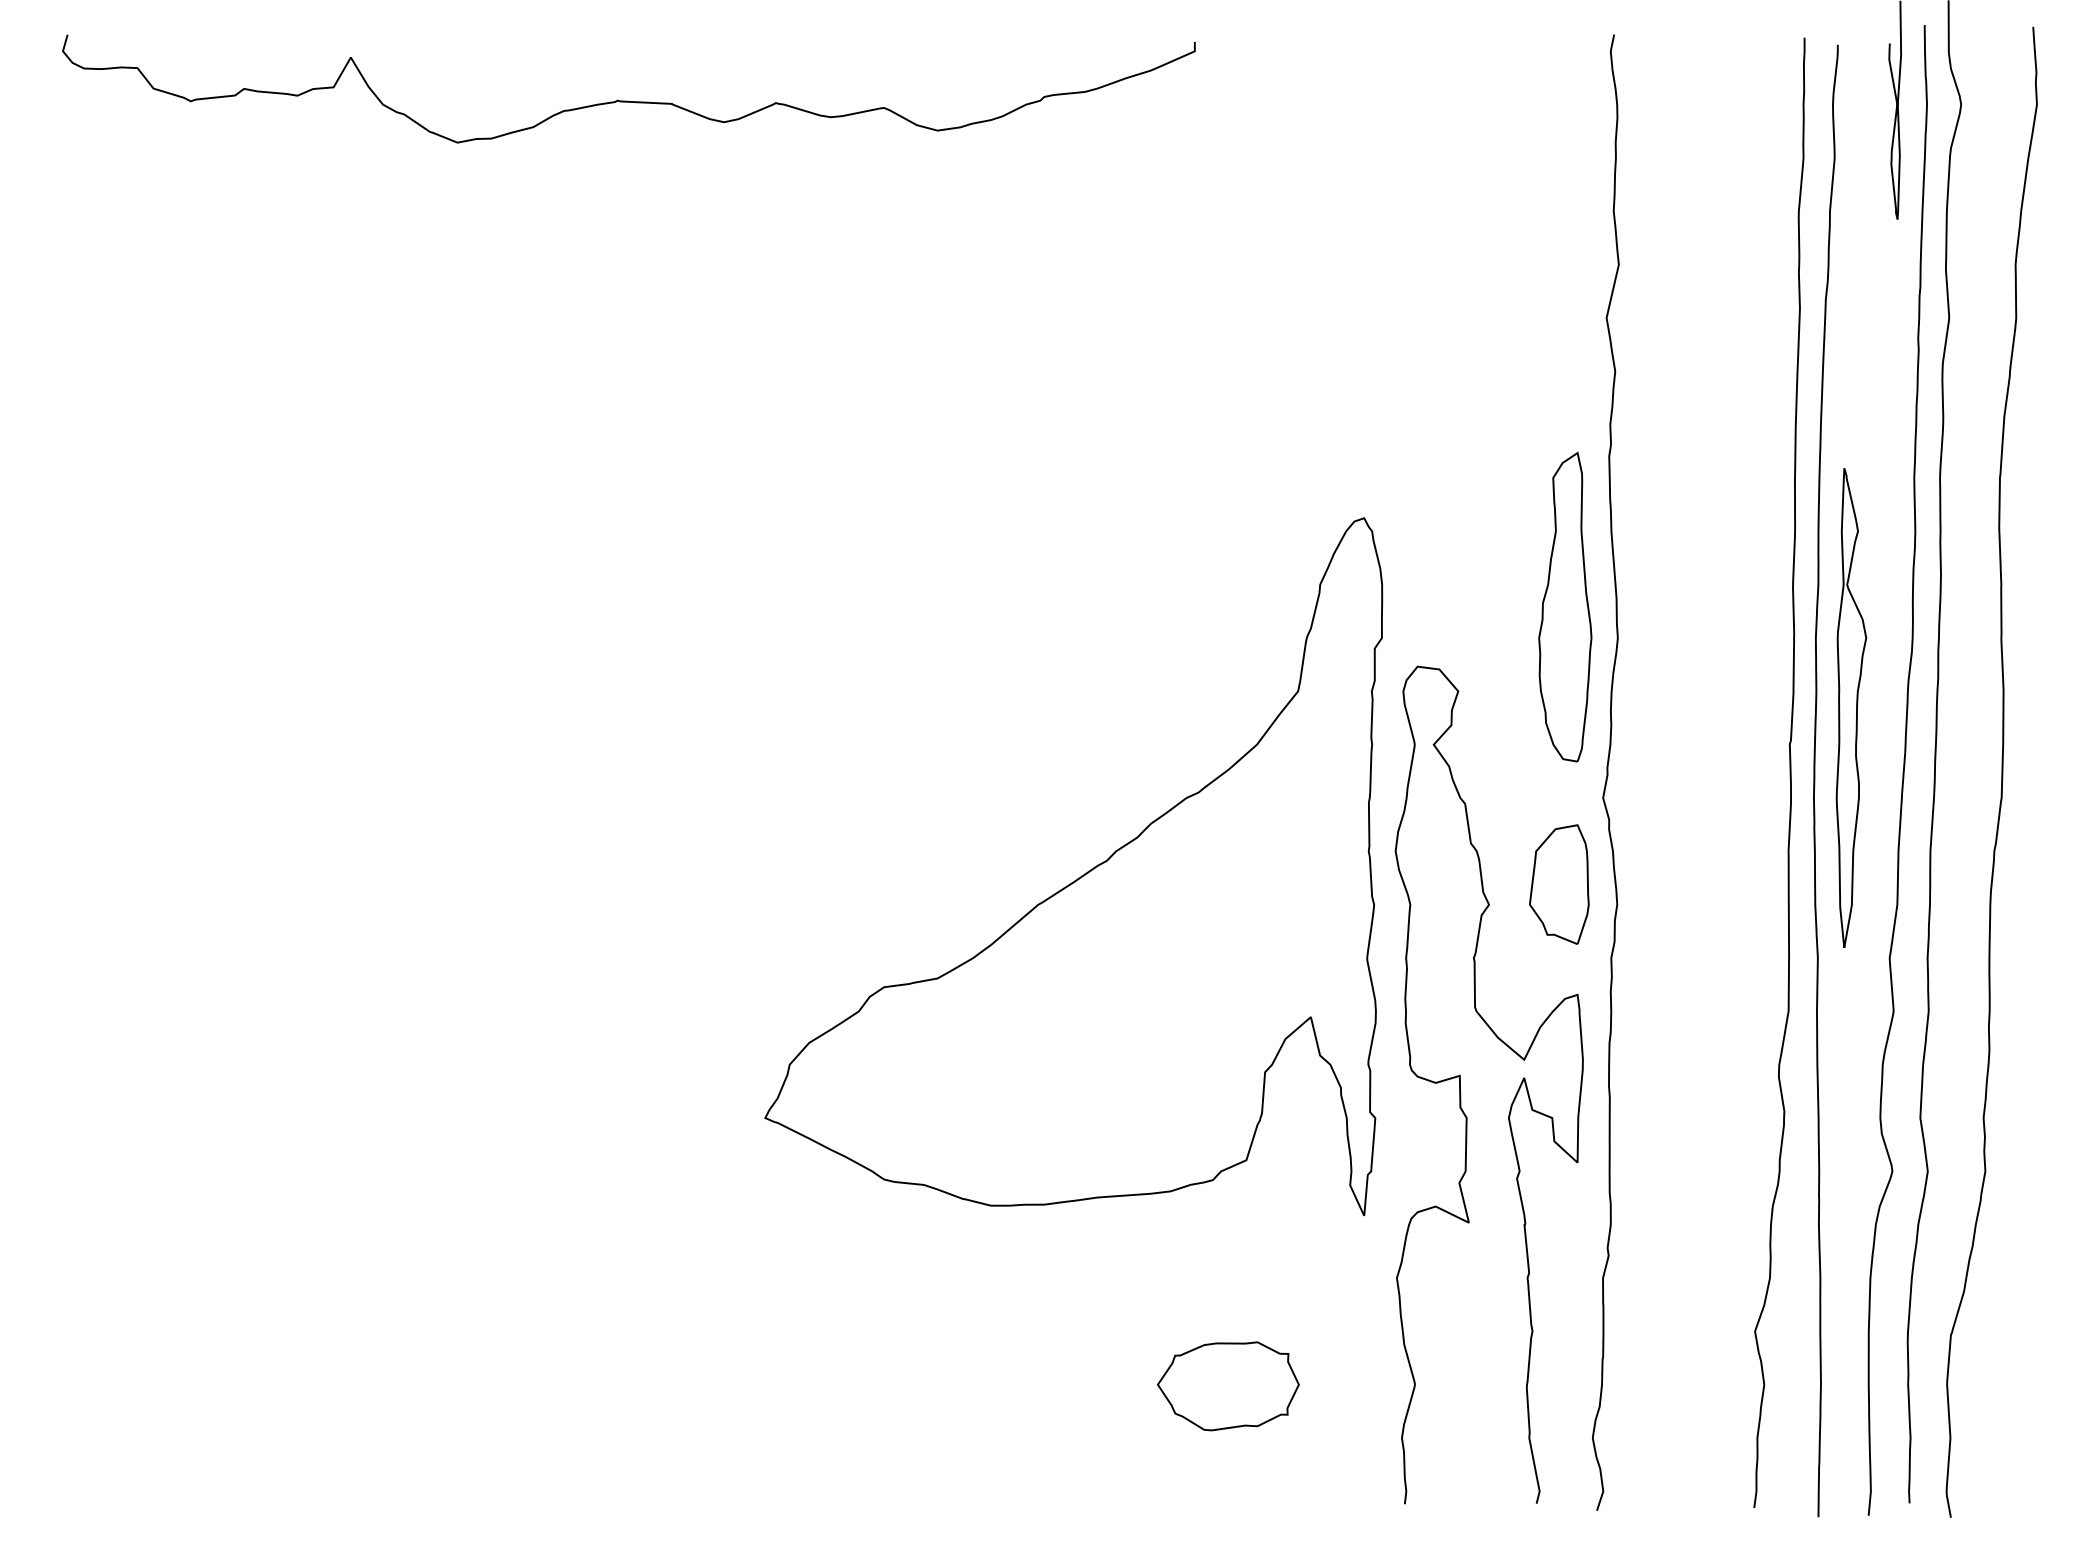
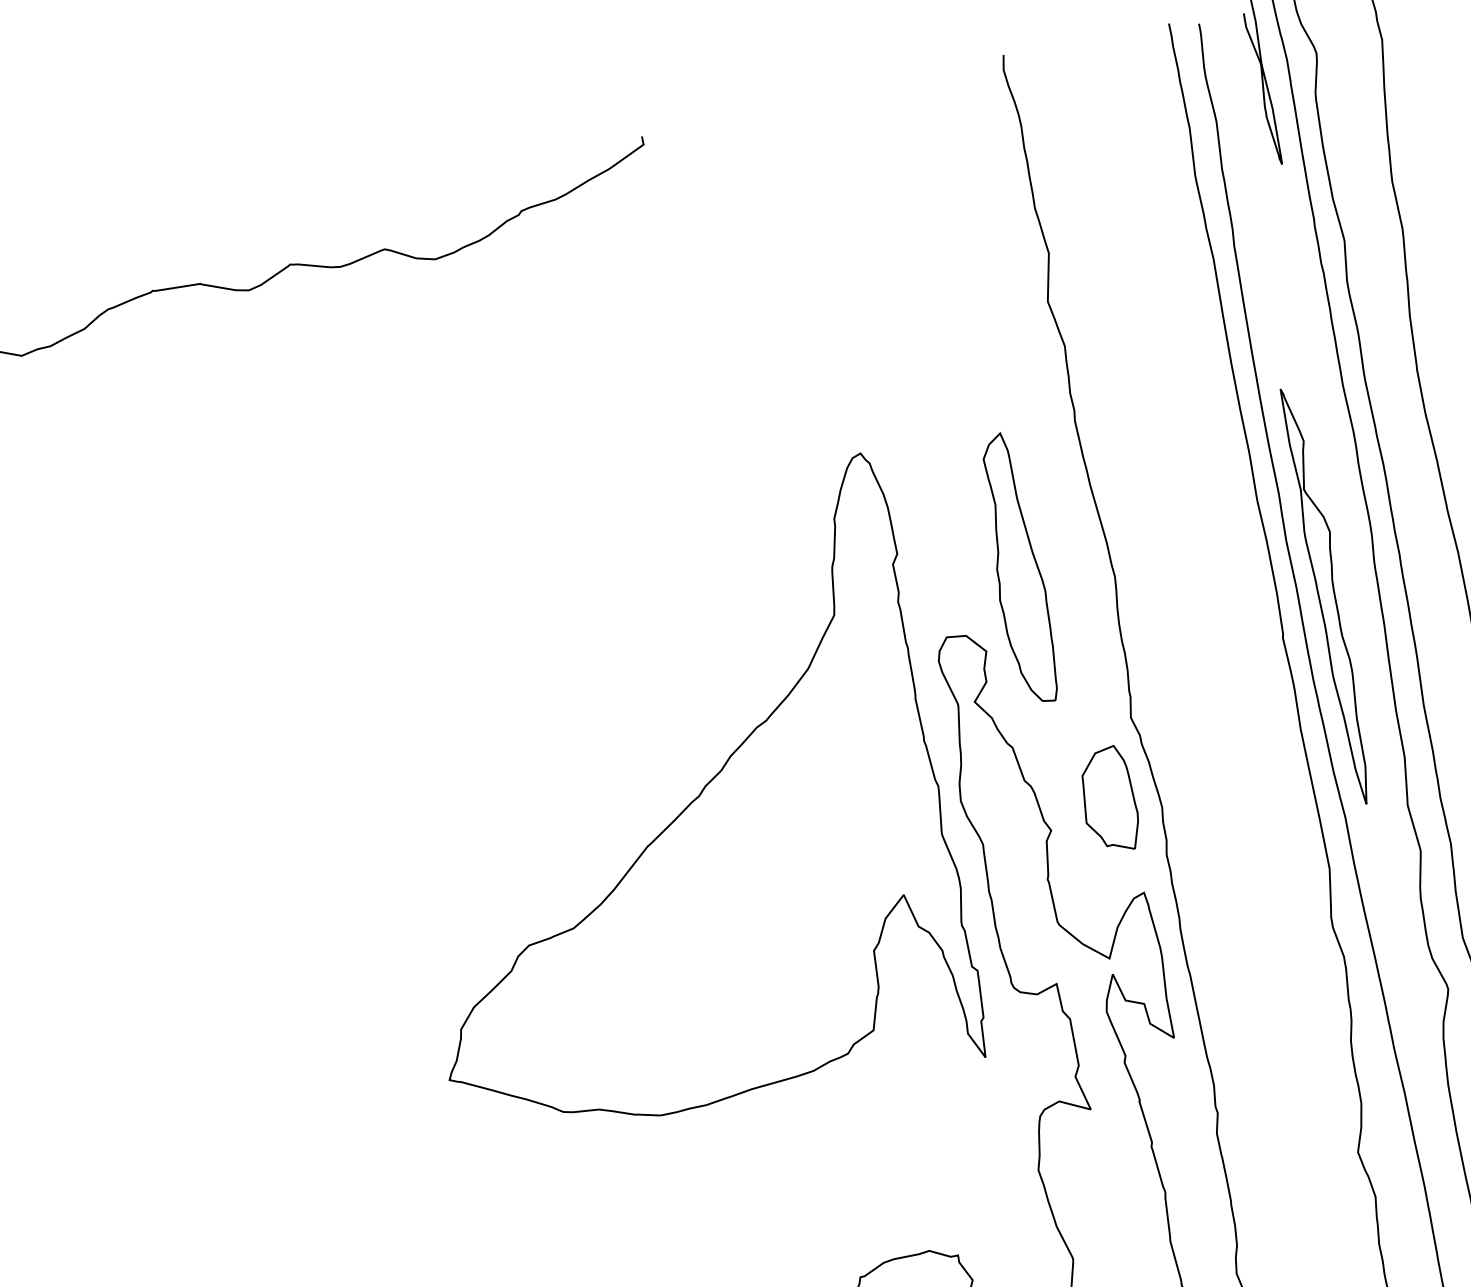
part: (1565, 606) -> (1017, 568), moved
part: (1081, 875) -> (679, 813), moved

